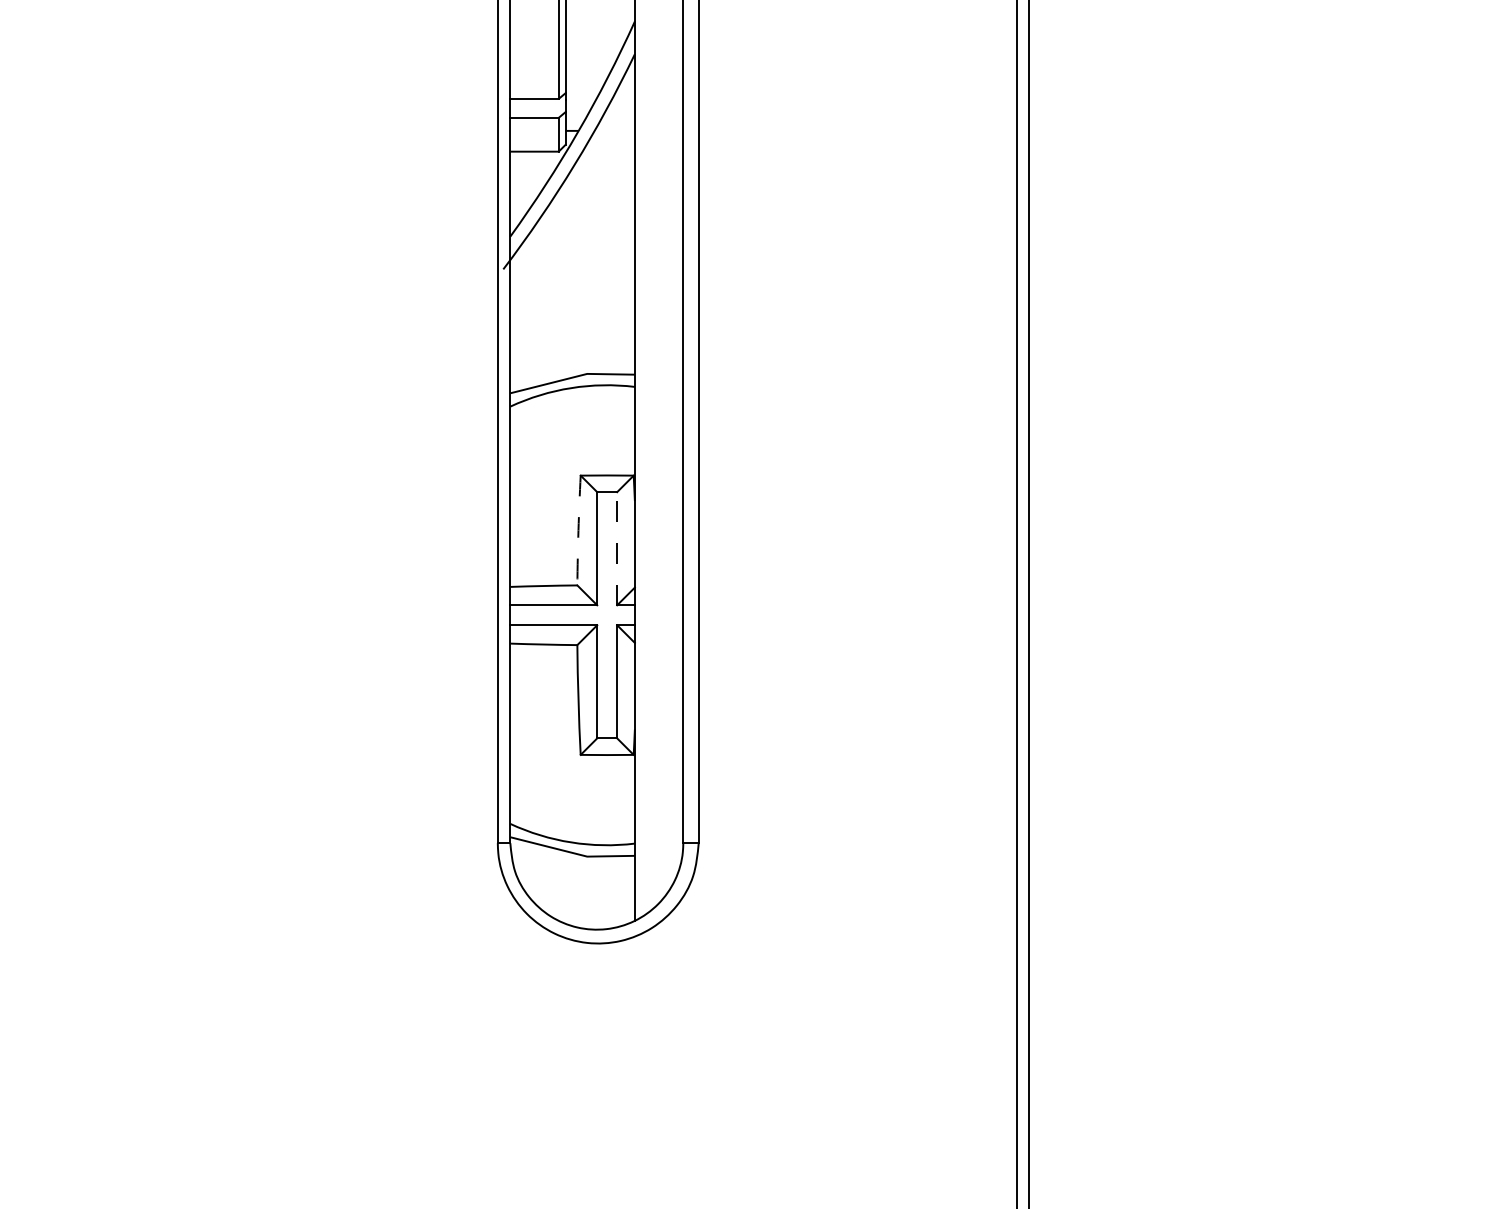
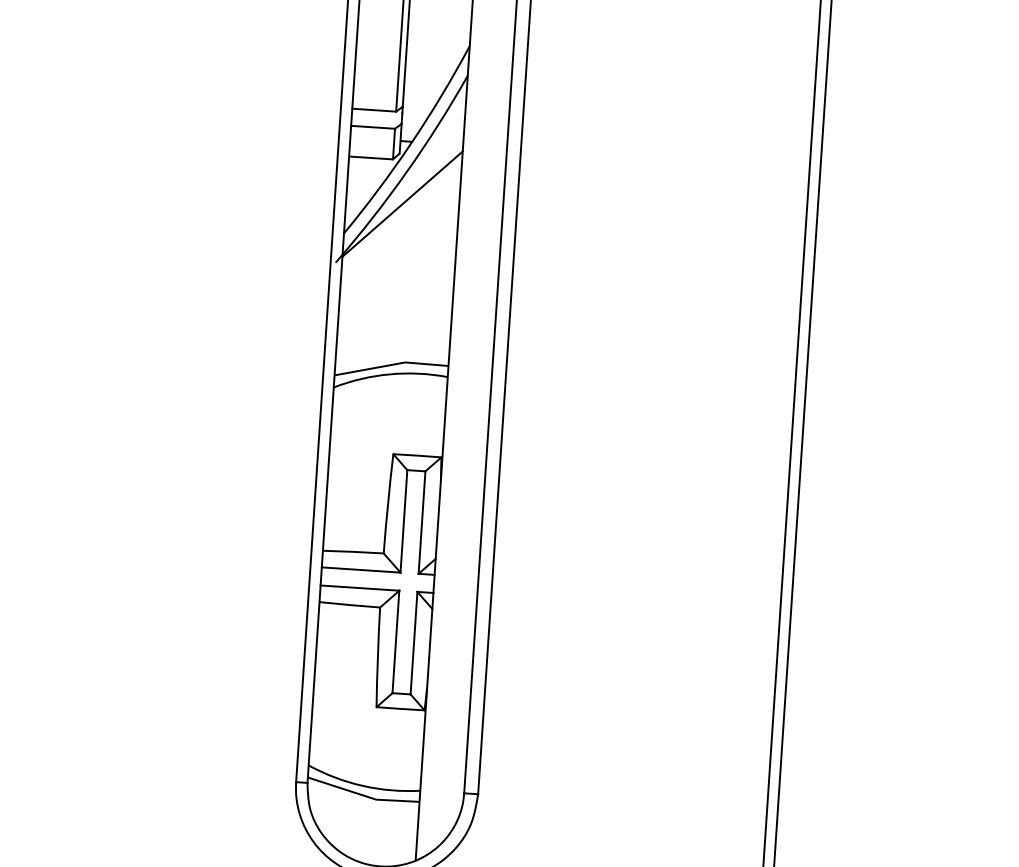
line: (572, 199) -> (402, 203), added
arc: (578, 530) -> (388, 503), dashed -> solid
line: (617, 548) -> (422, 522), dashed -> solid

